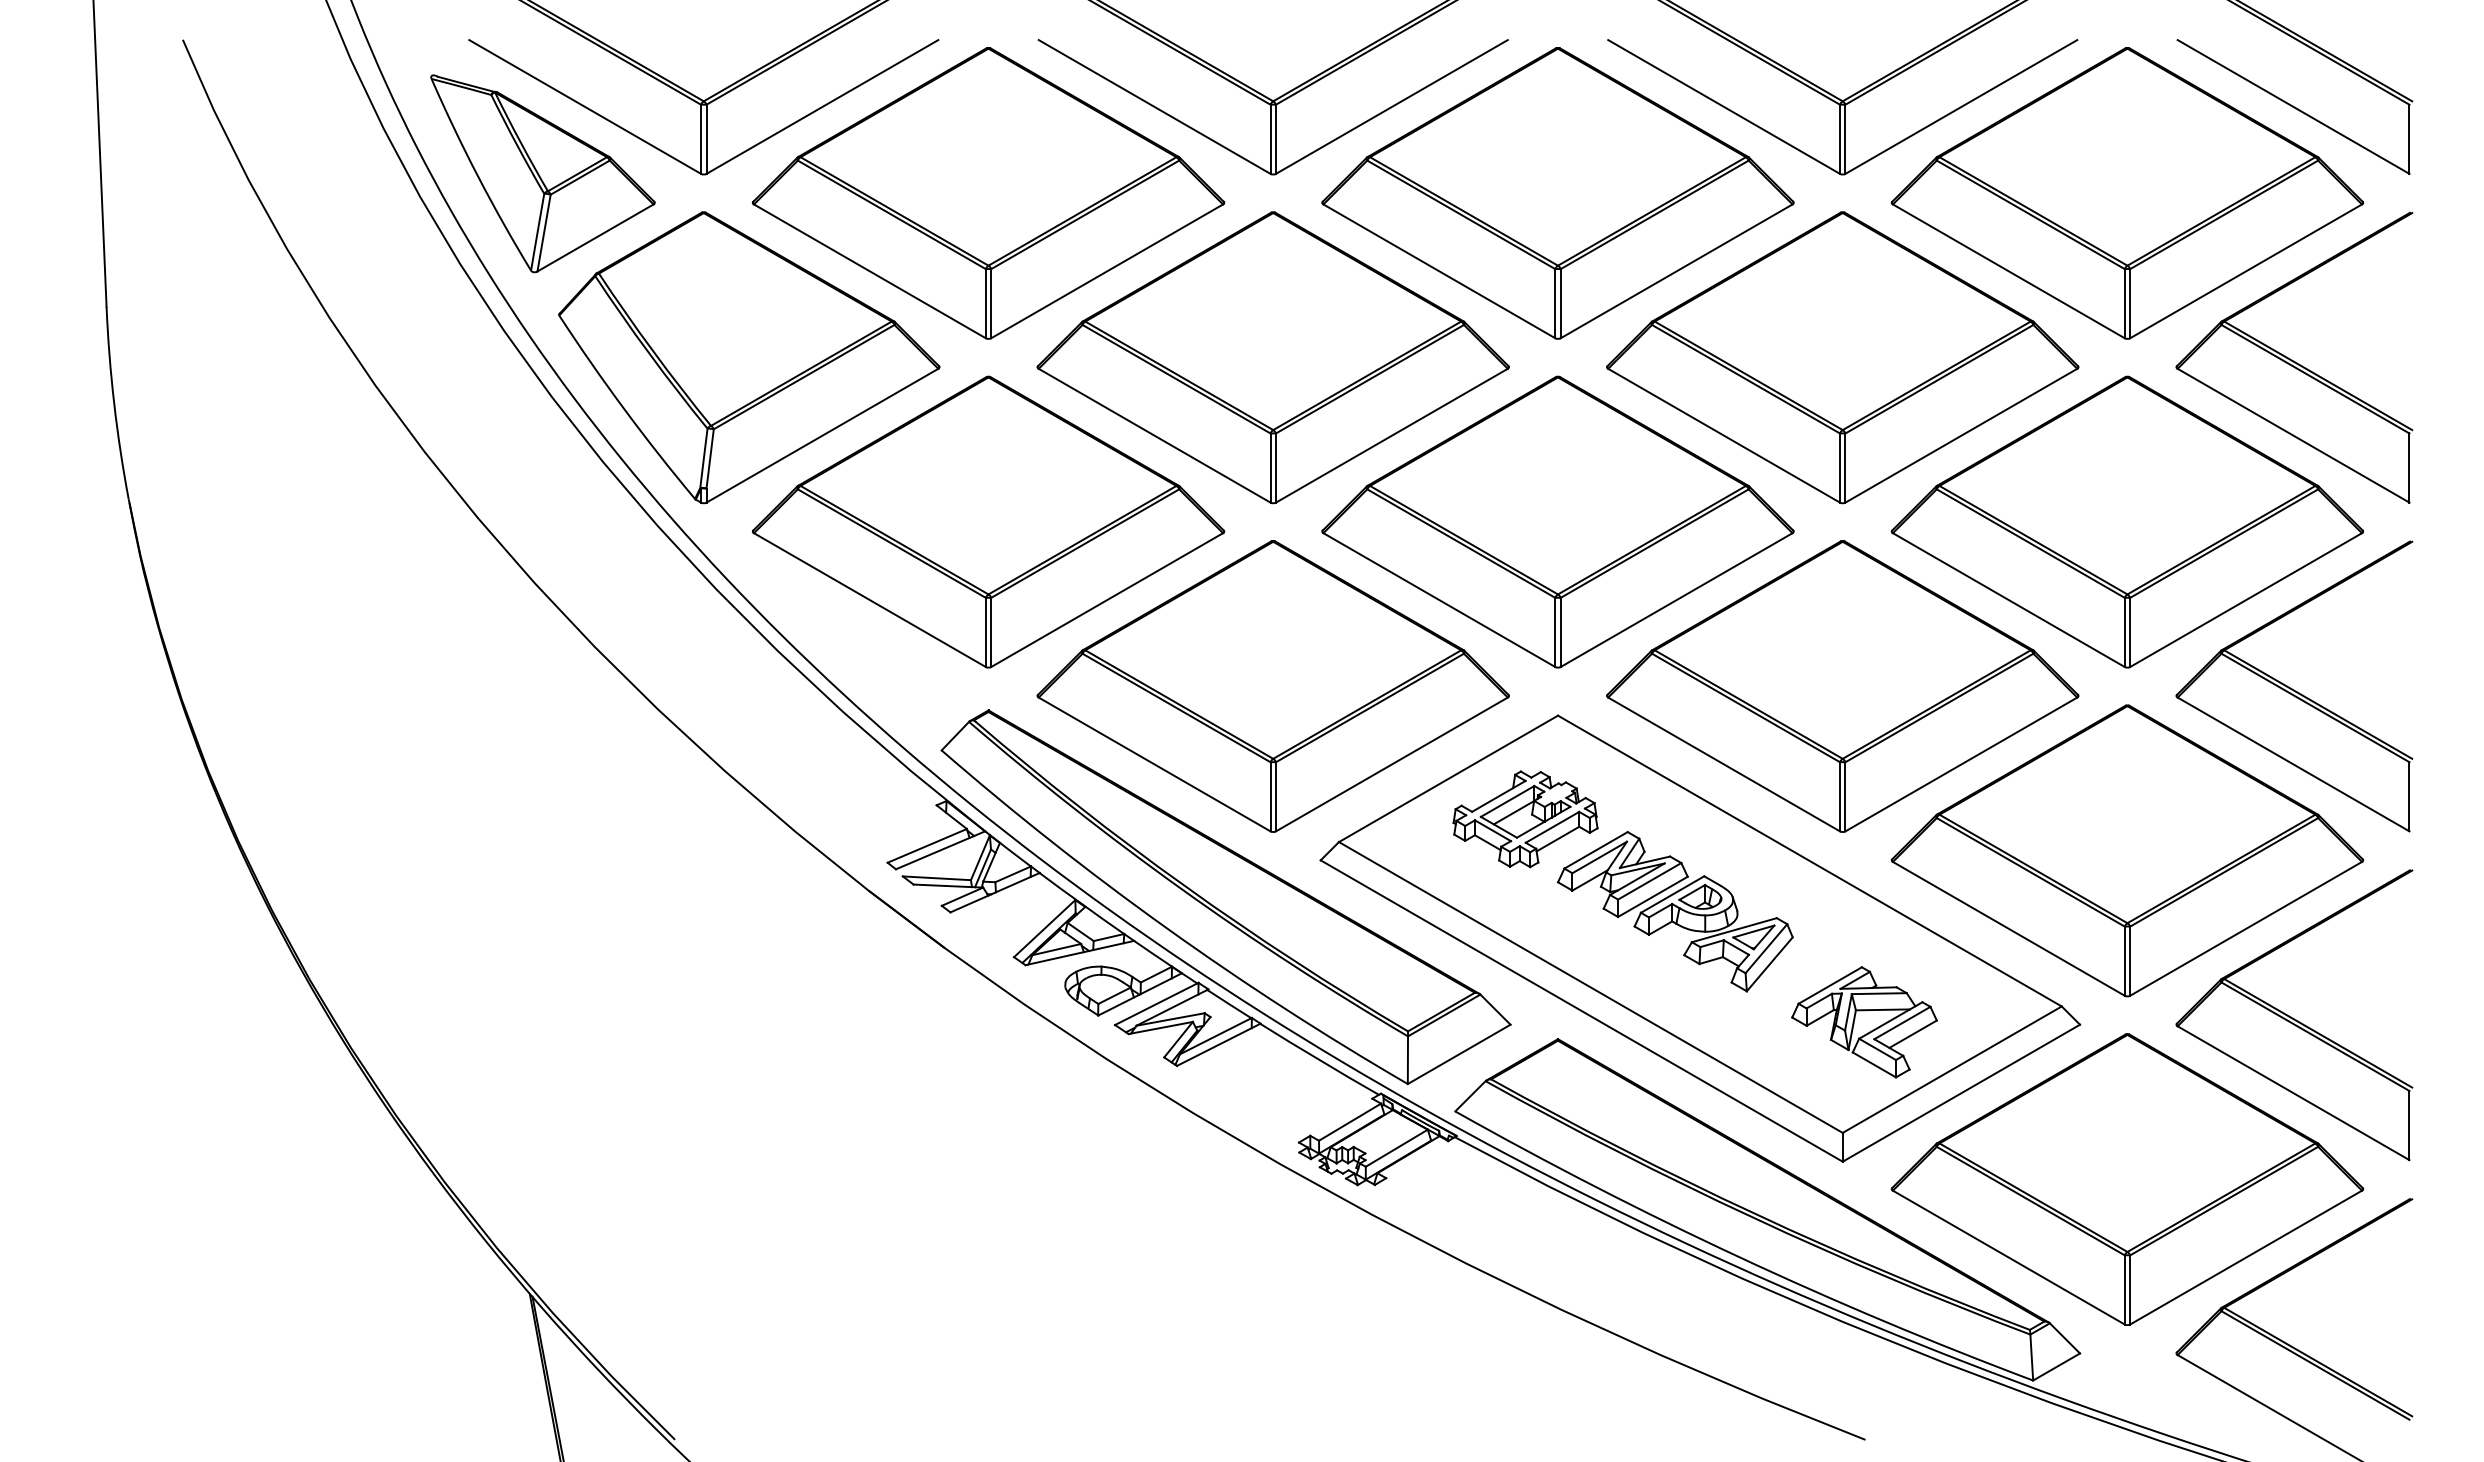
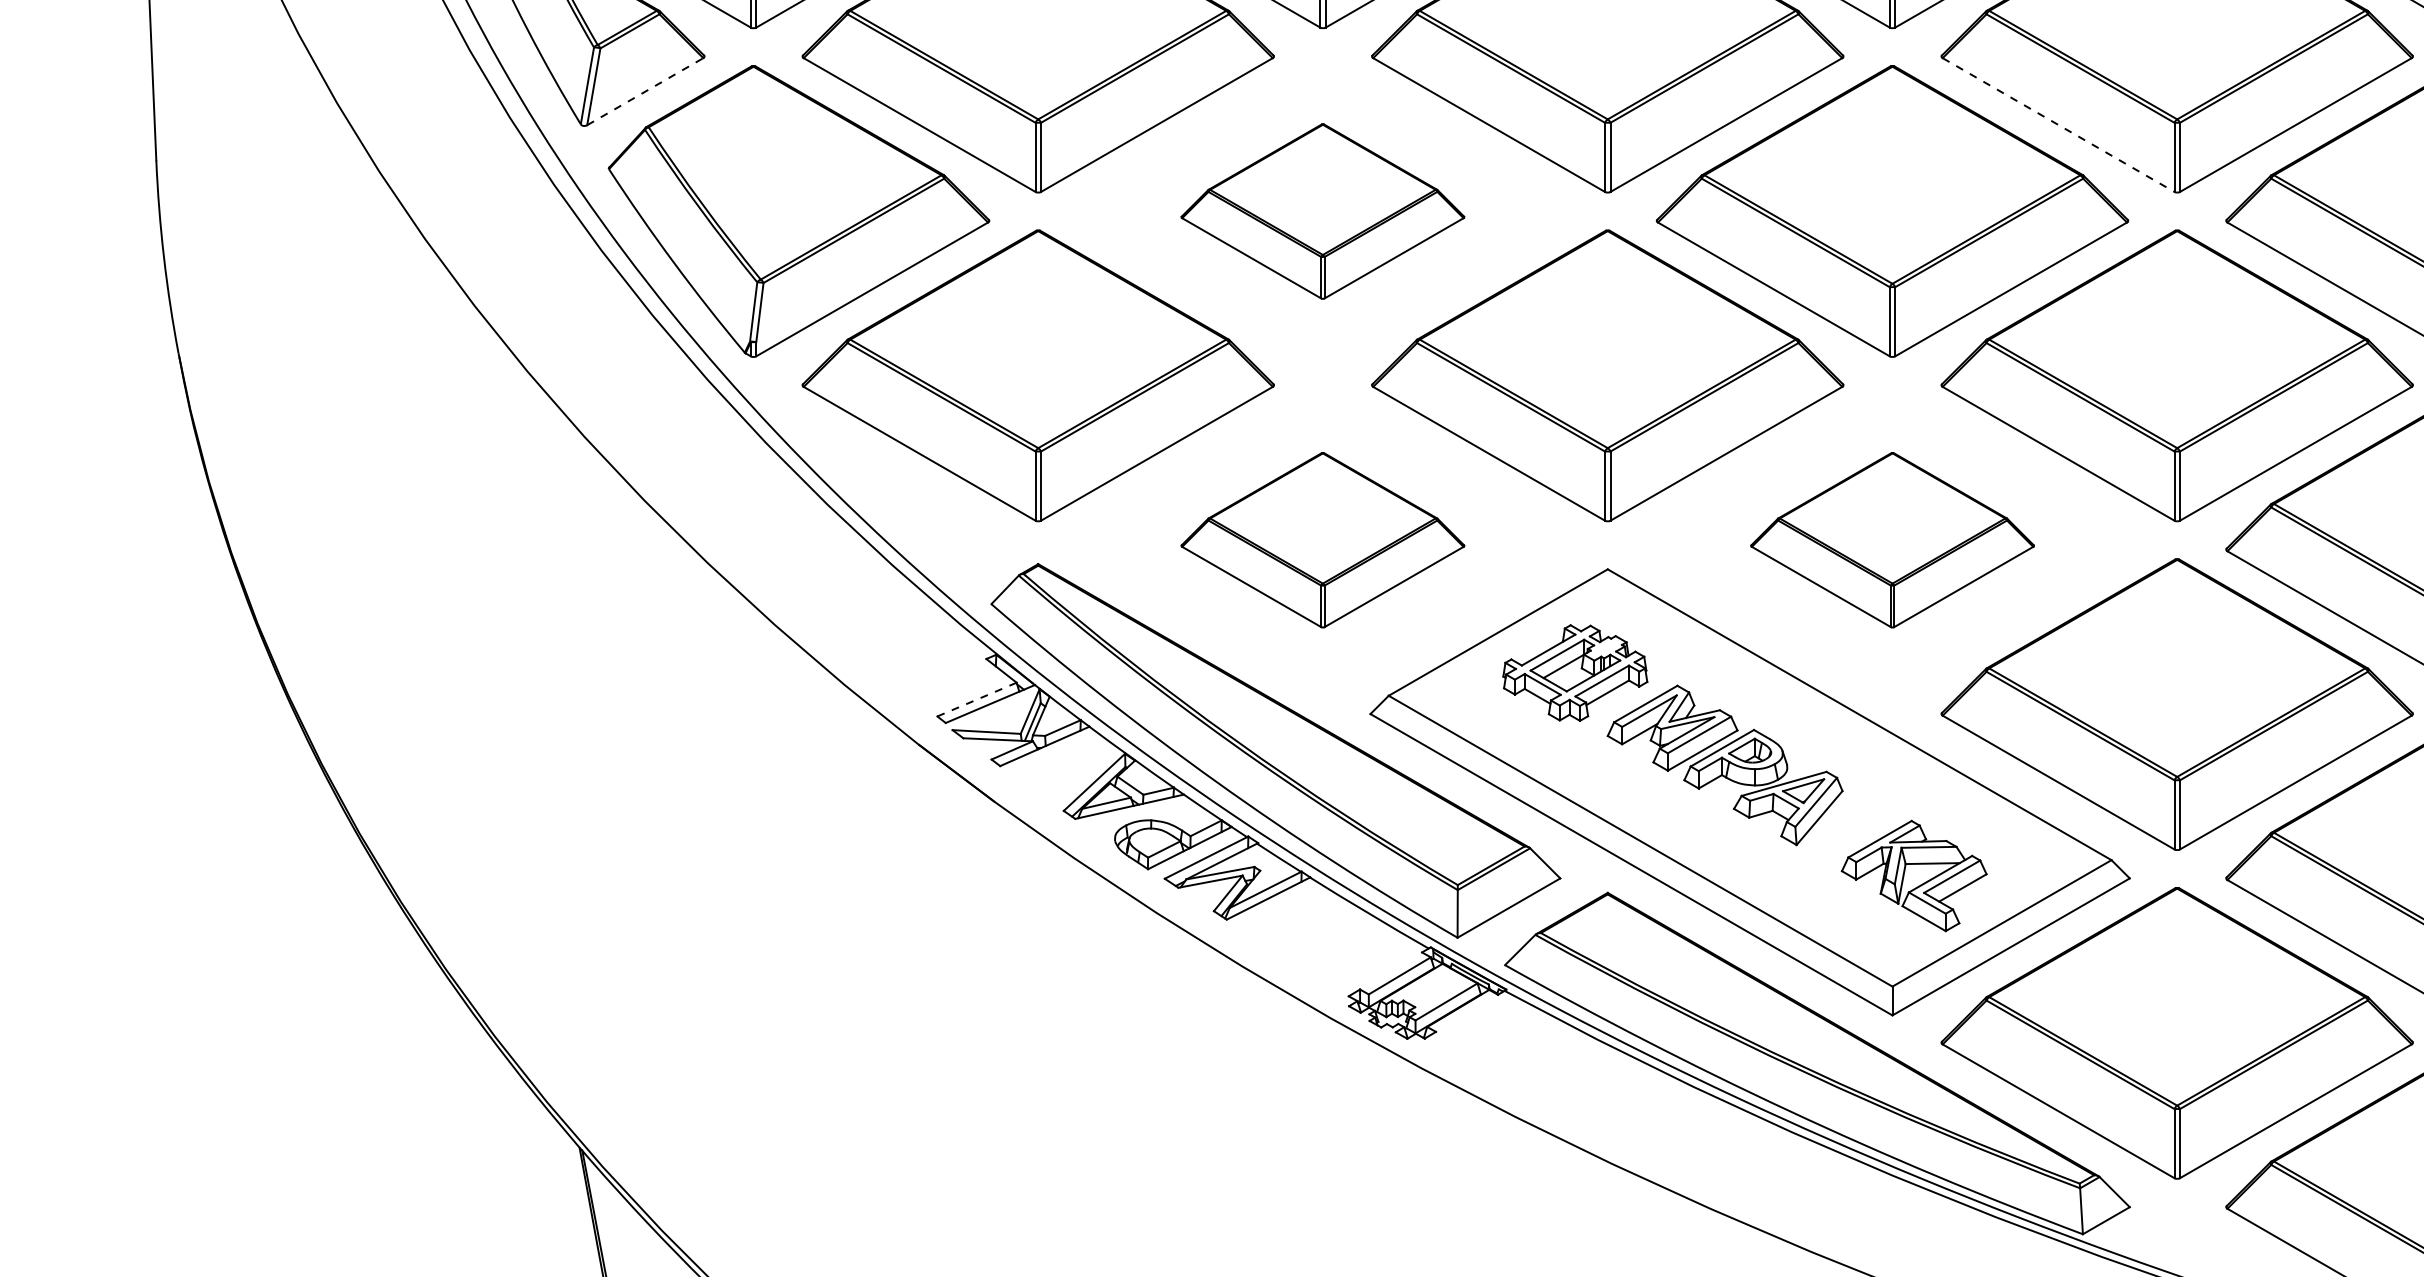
line: (595, 237) -> (645, 91), solid -> dashed
line: (2008, 271) -> (2058, 125), solid -> dashed
part: (1272, 357) -> (1322, 211), size x0.6
part: (1272, 686) -> (1322, 540), size x0.6
part: (1842, 686) -> (1892, 540), size x0.6
line: (927, 845) -> (977, 699), solid -> dashed

